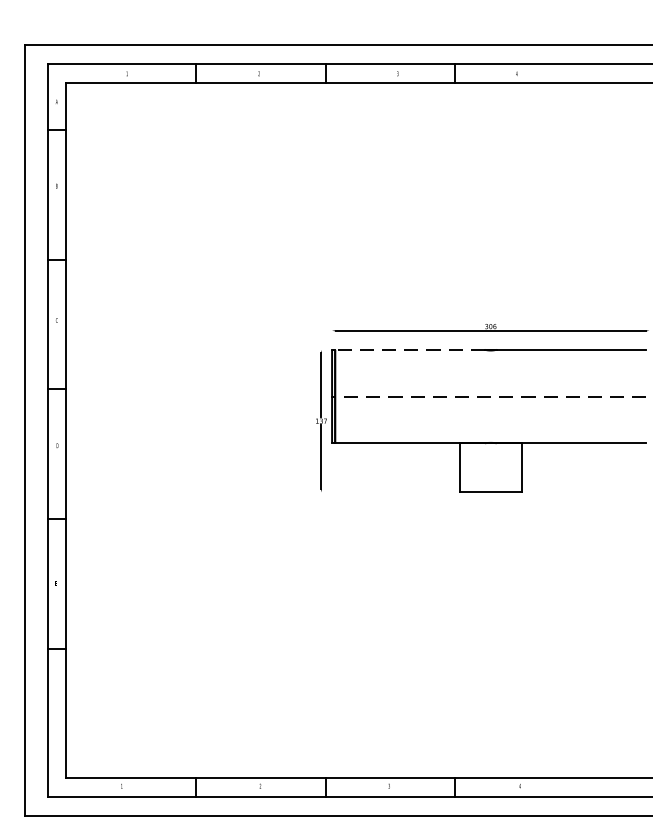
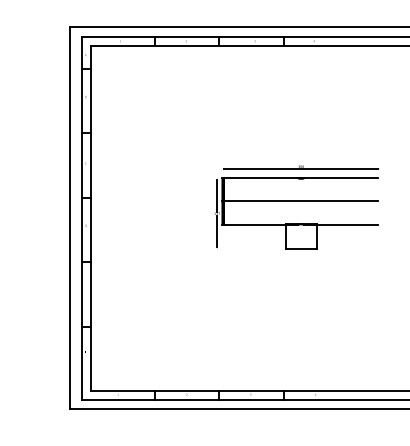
line: (408, 350) -> (260, 178), dashed -> solid
line: (489, 396) -> (300, 201), dashed -> solid

